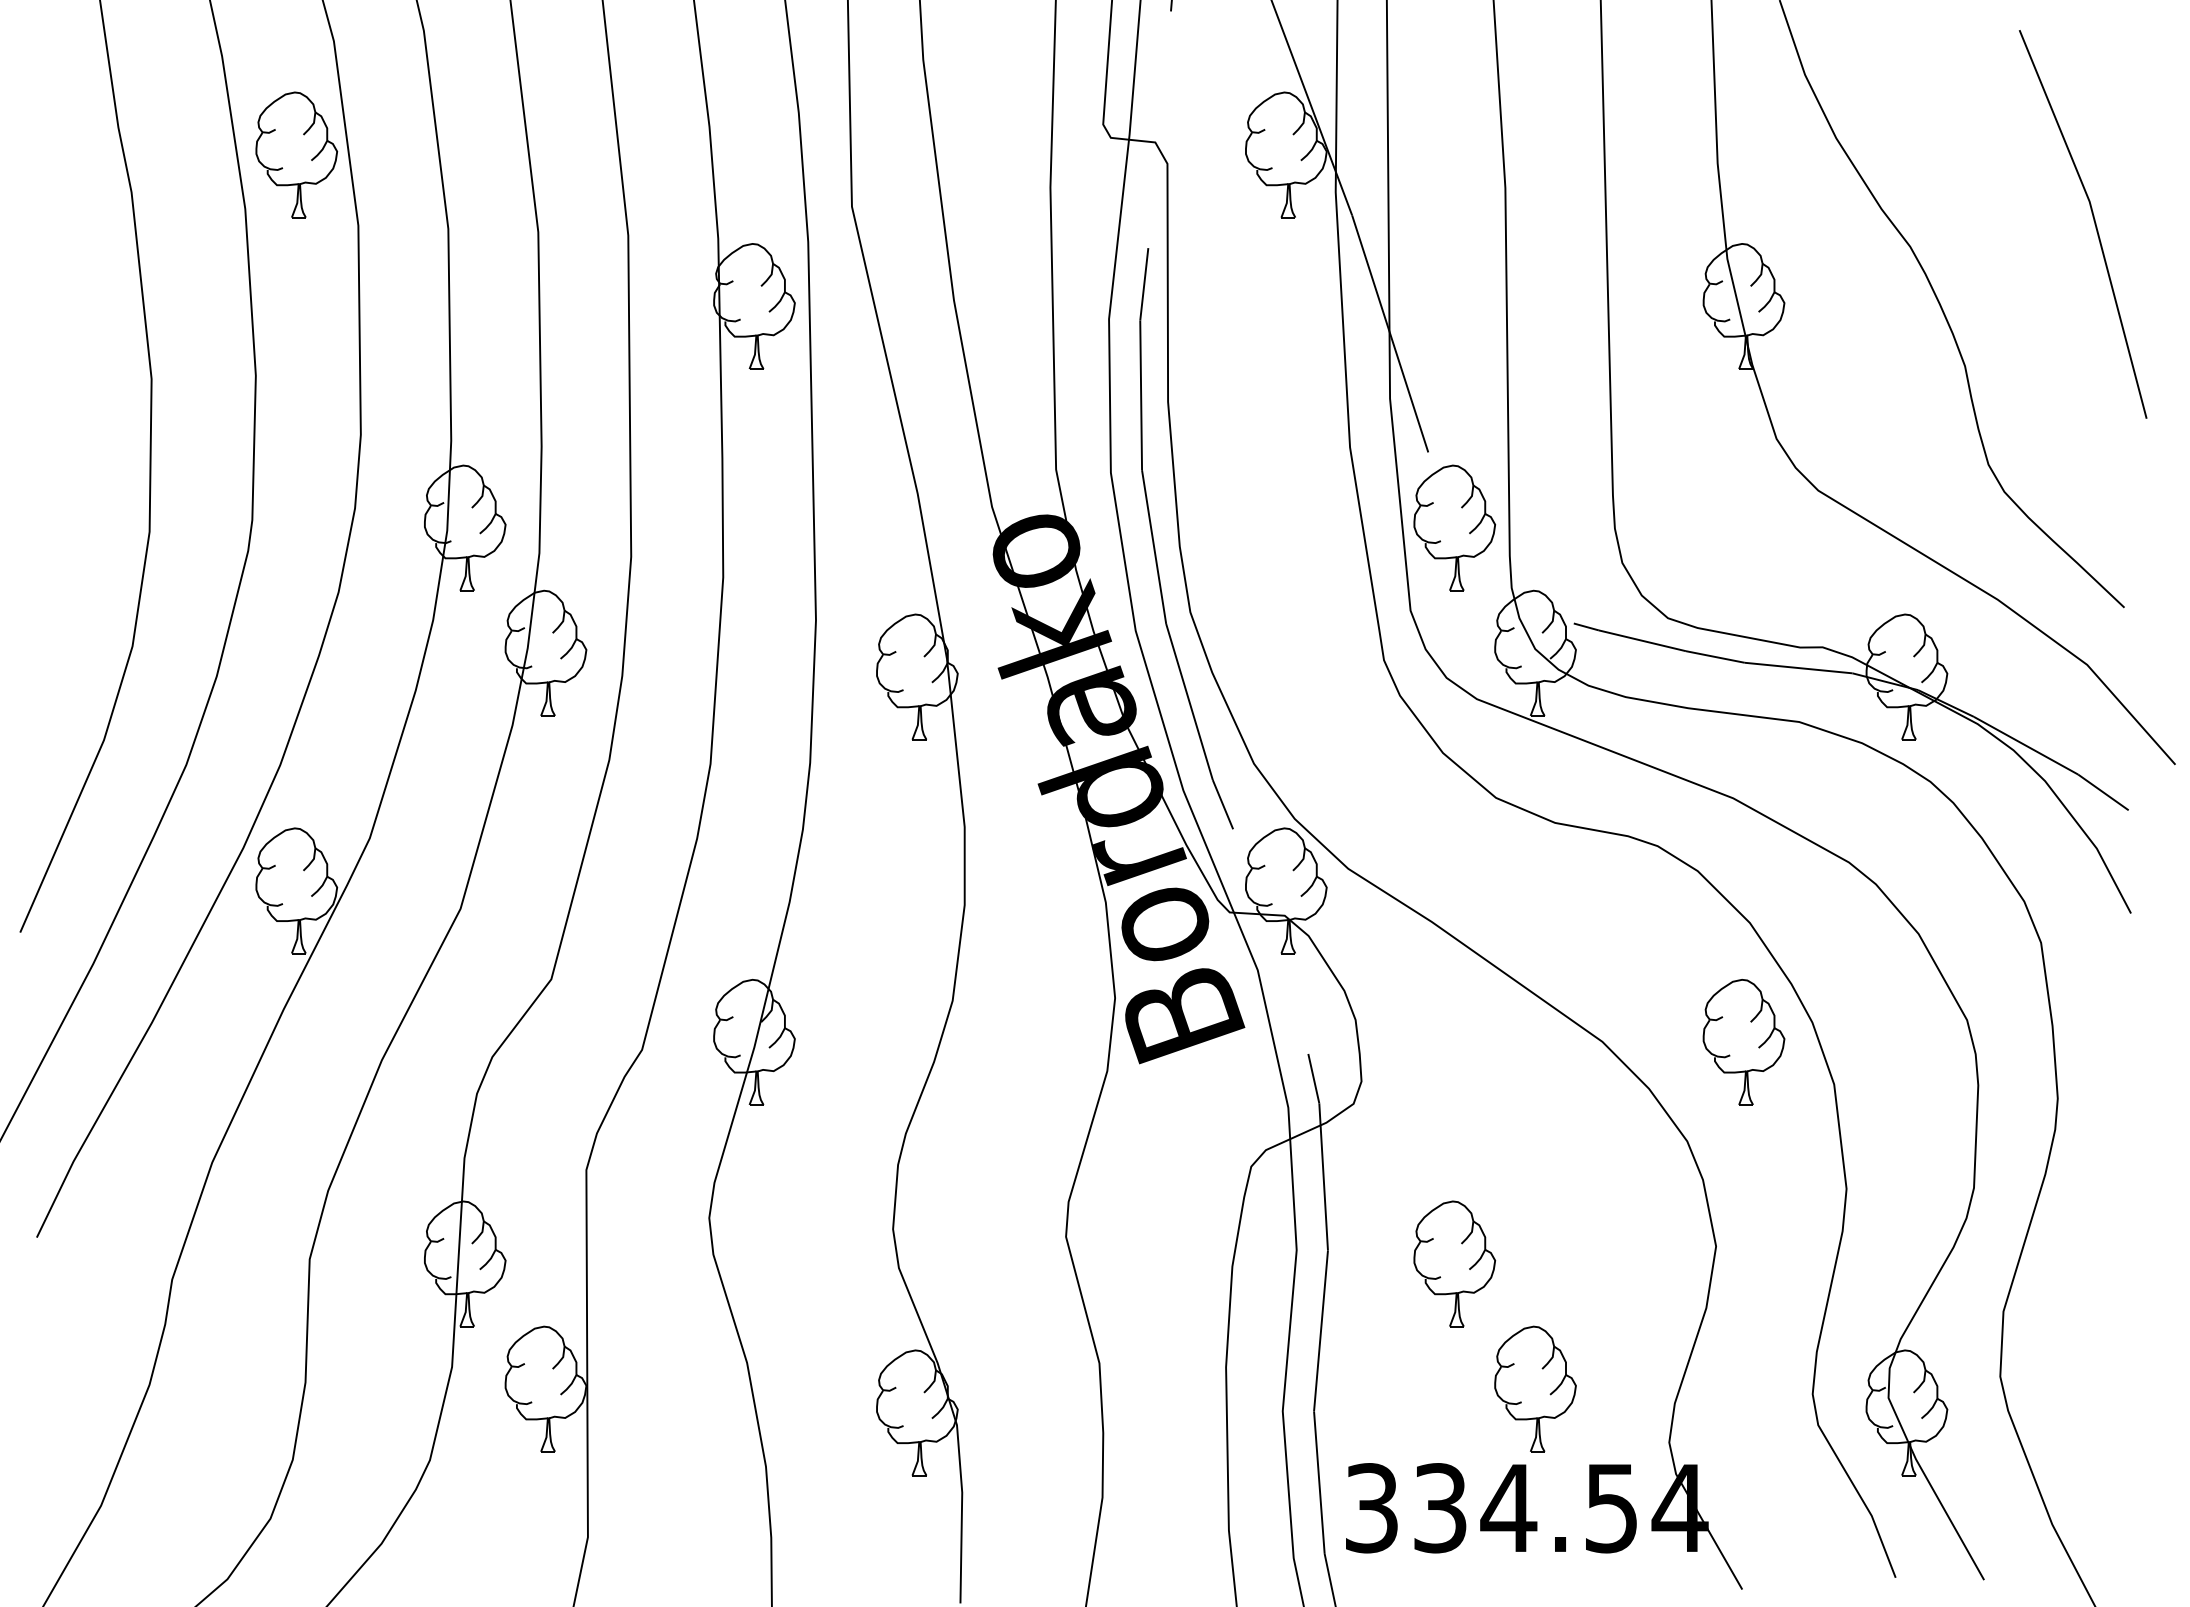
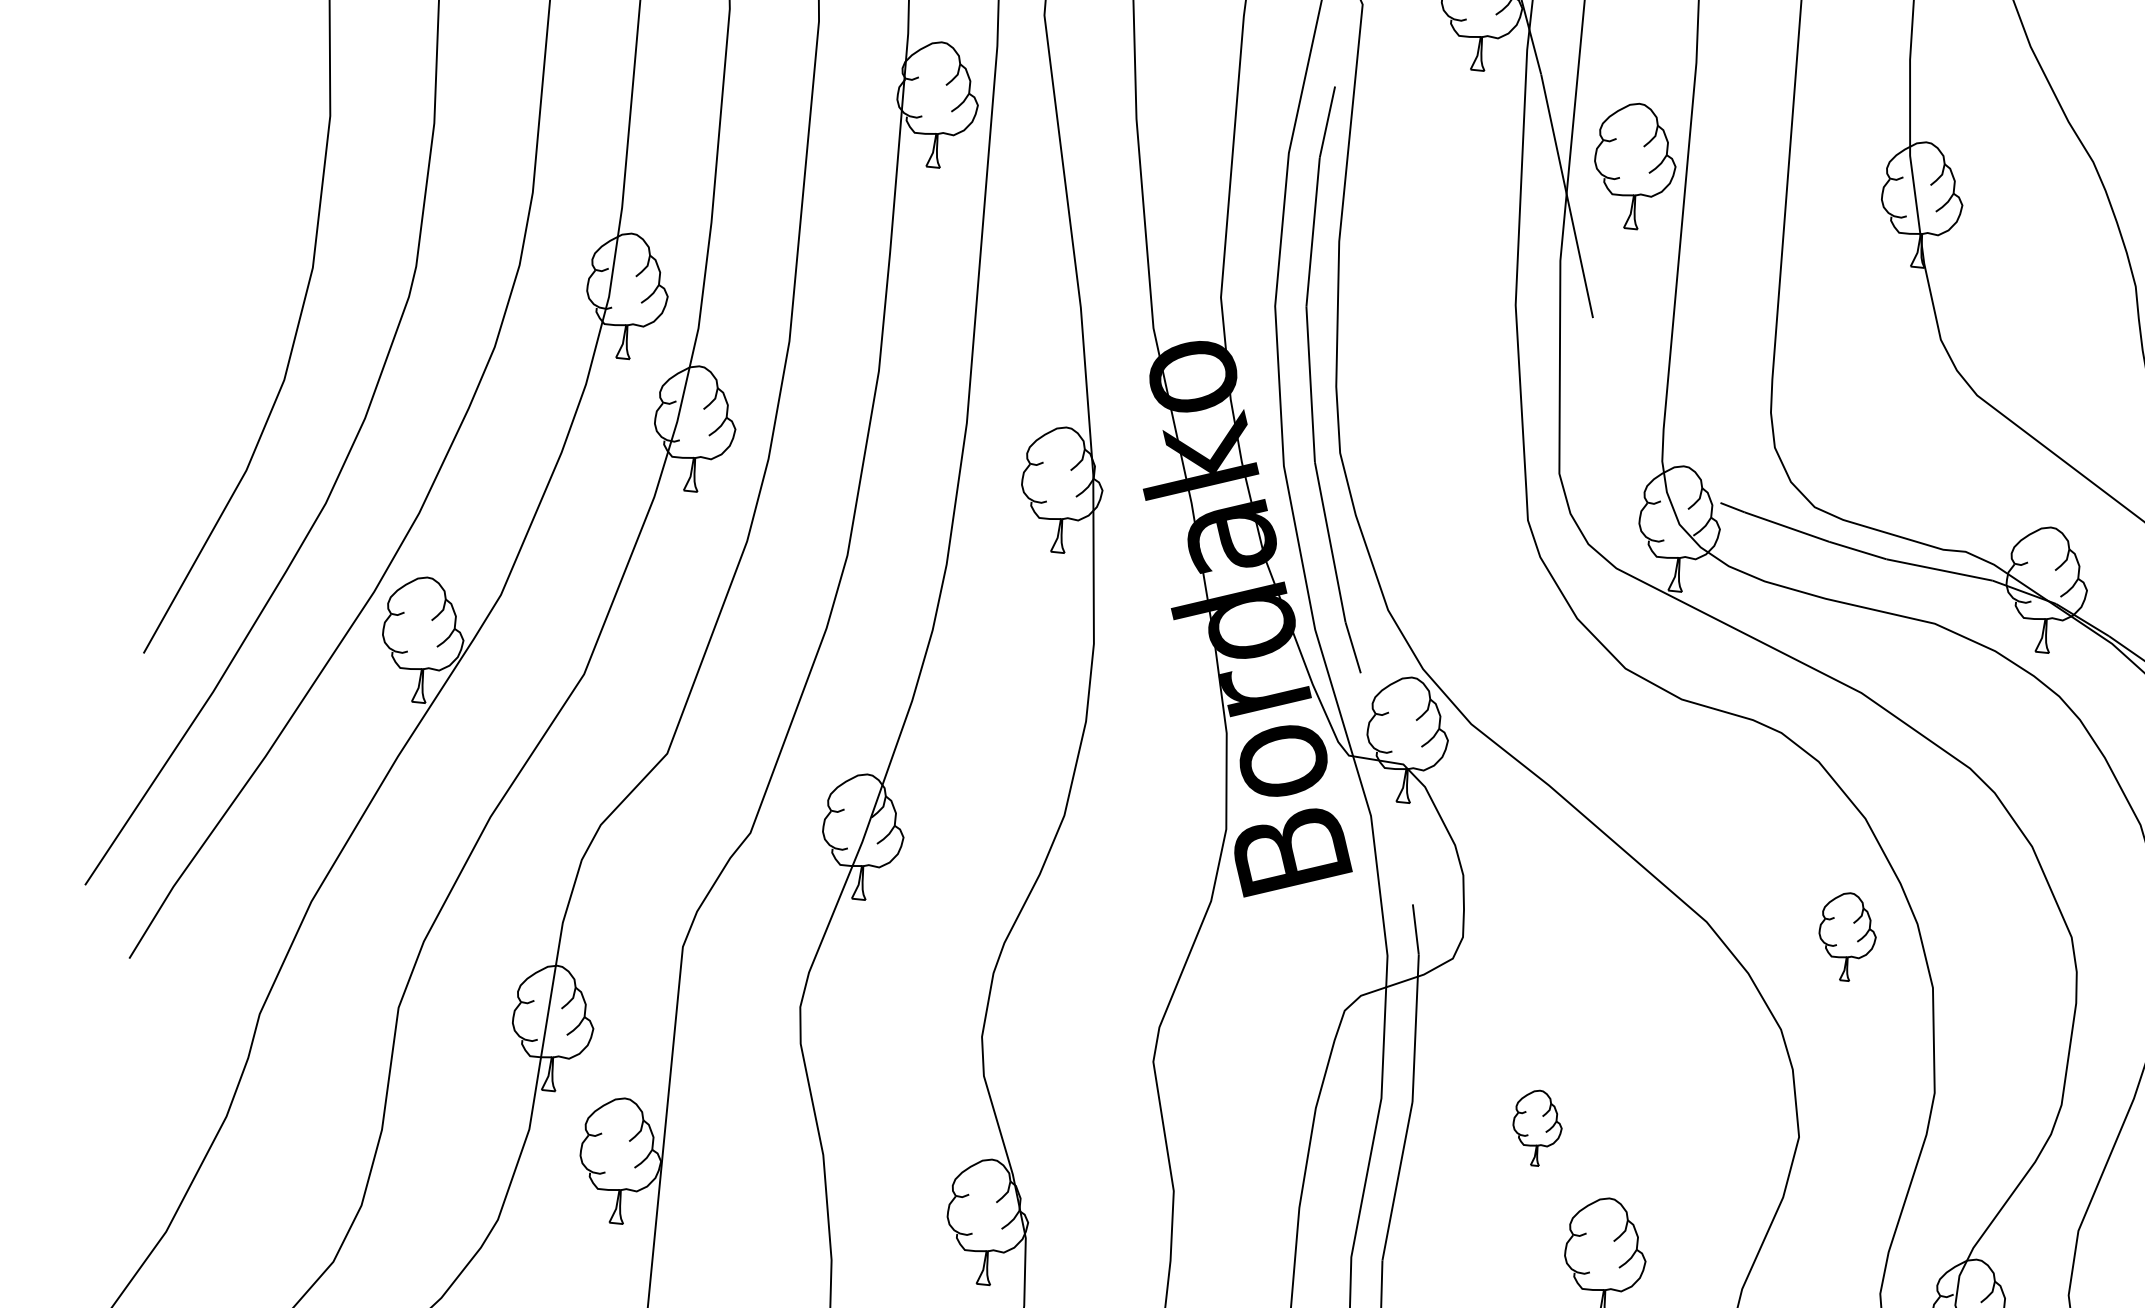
part: (1454, 527) -> (1634, 165), moved
part: (1743, 1042) -> (1846, 936), size x0.7
part: (1454, 1263) -> (1537, 1127), size x0.6

